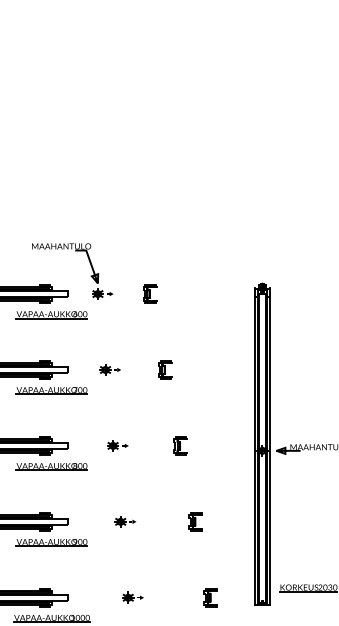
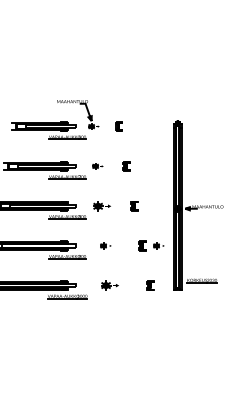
part: (116, 444) -> (101, 205), size x1.6
part: (225, 520) -> (158, 245), added
part: (132, 597) -> (109, 285), size x1.6

